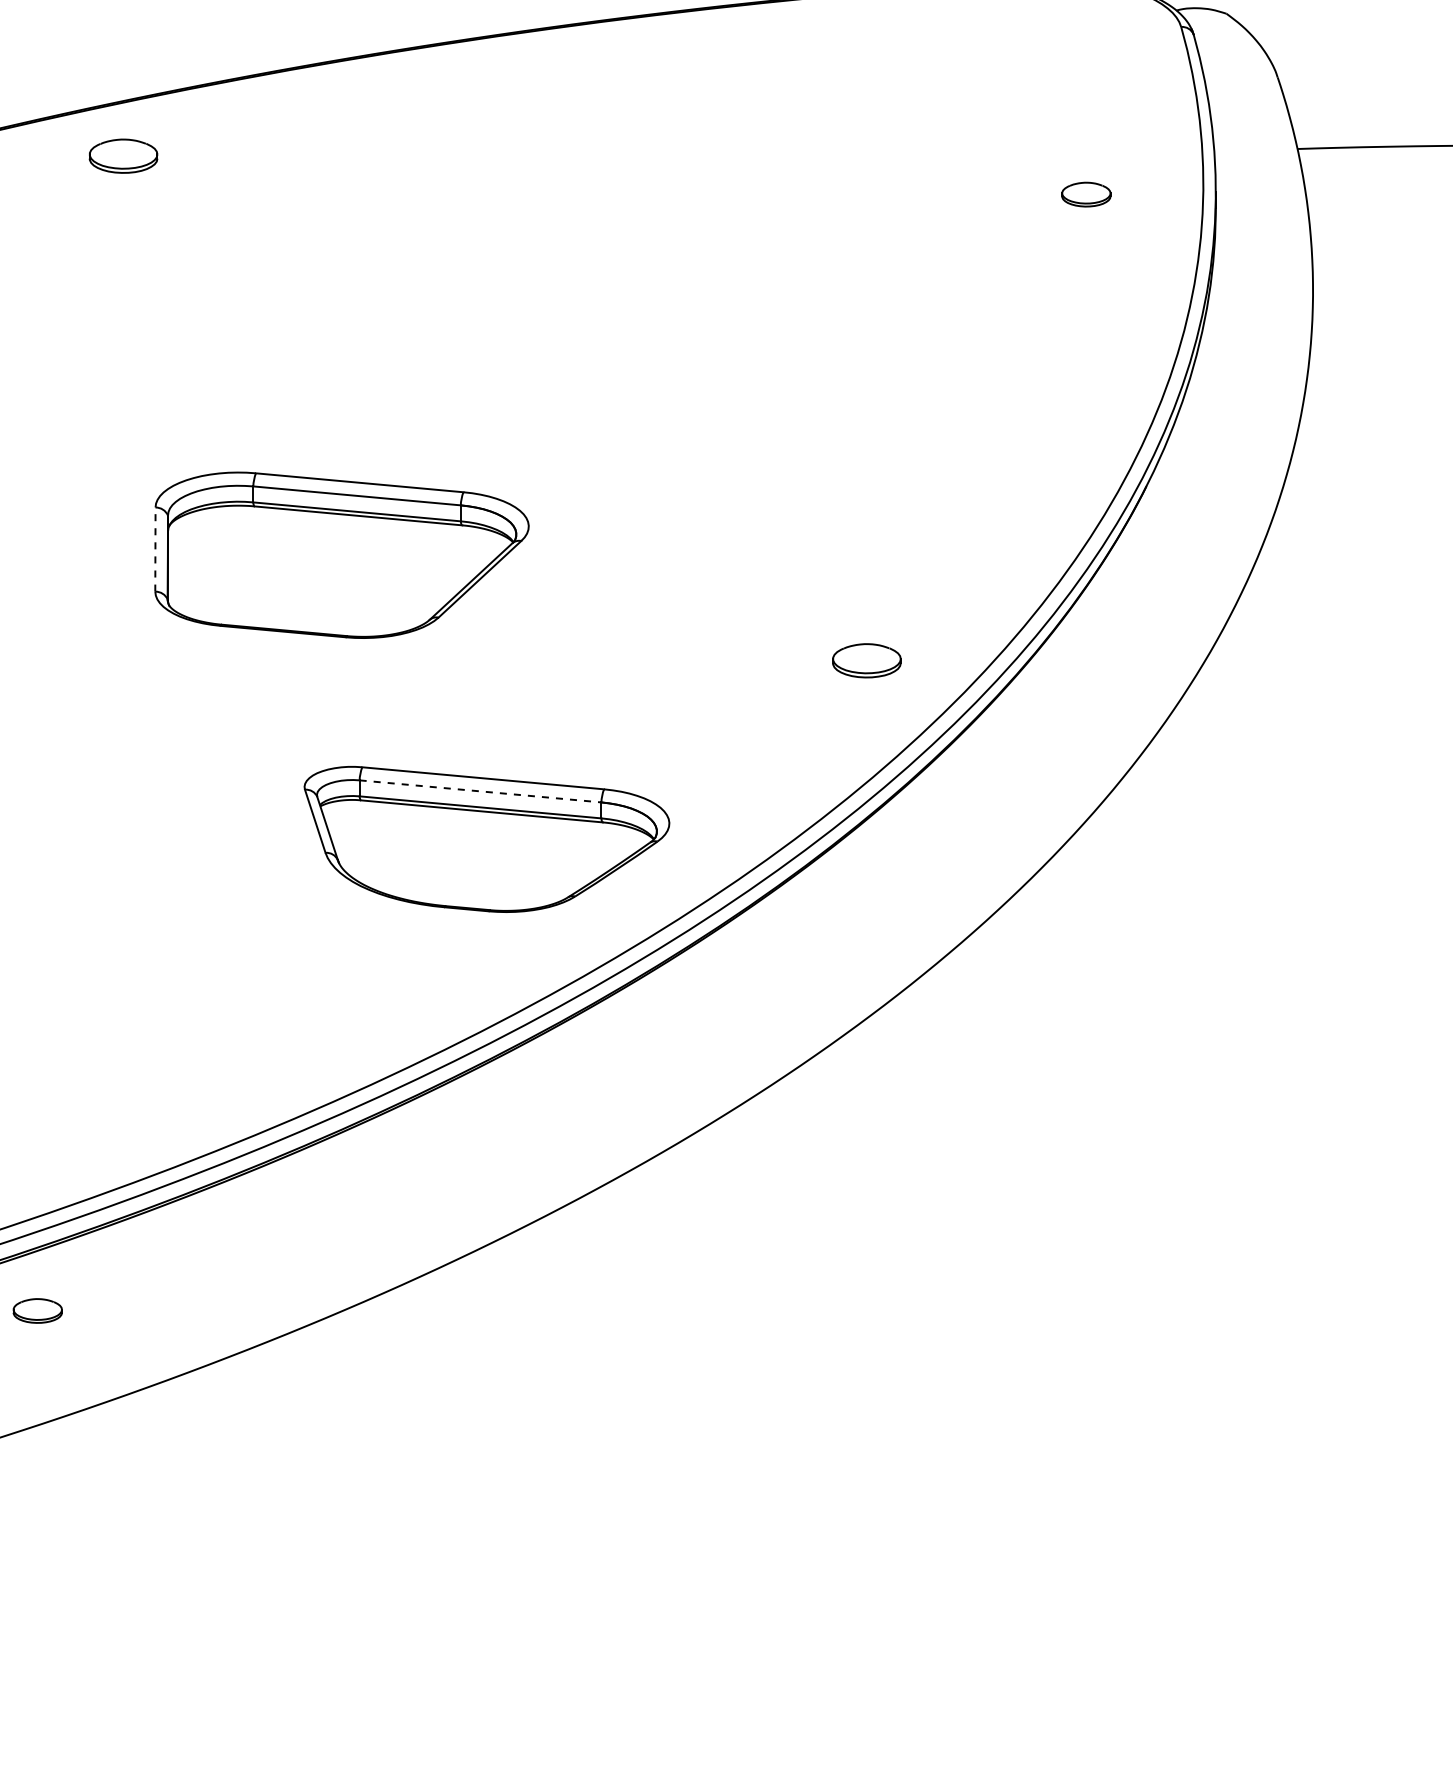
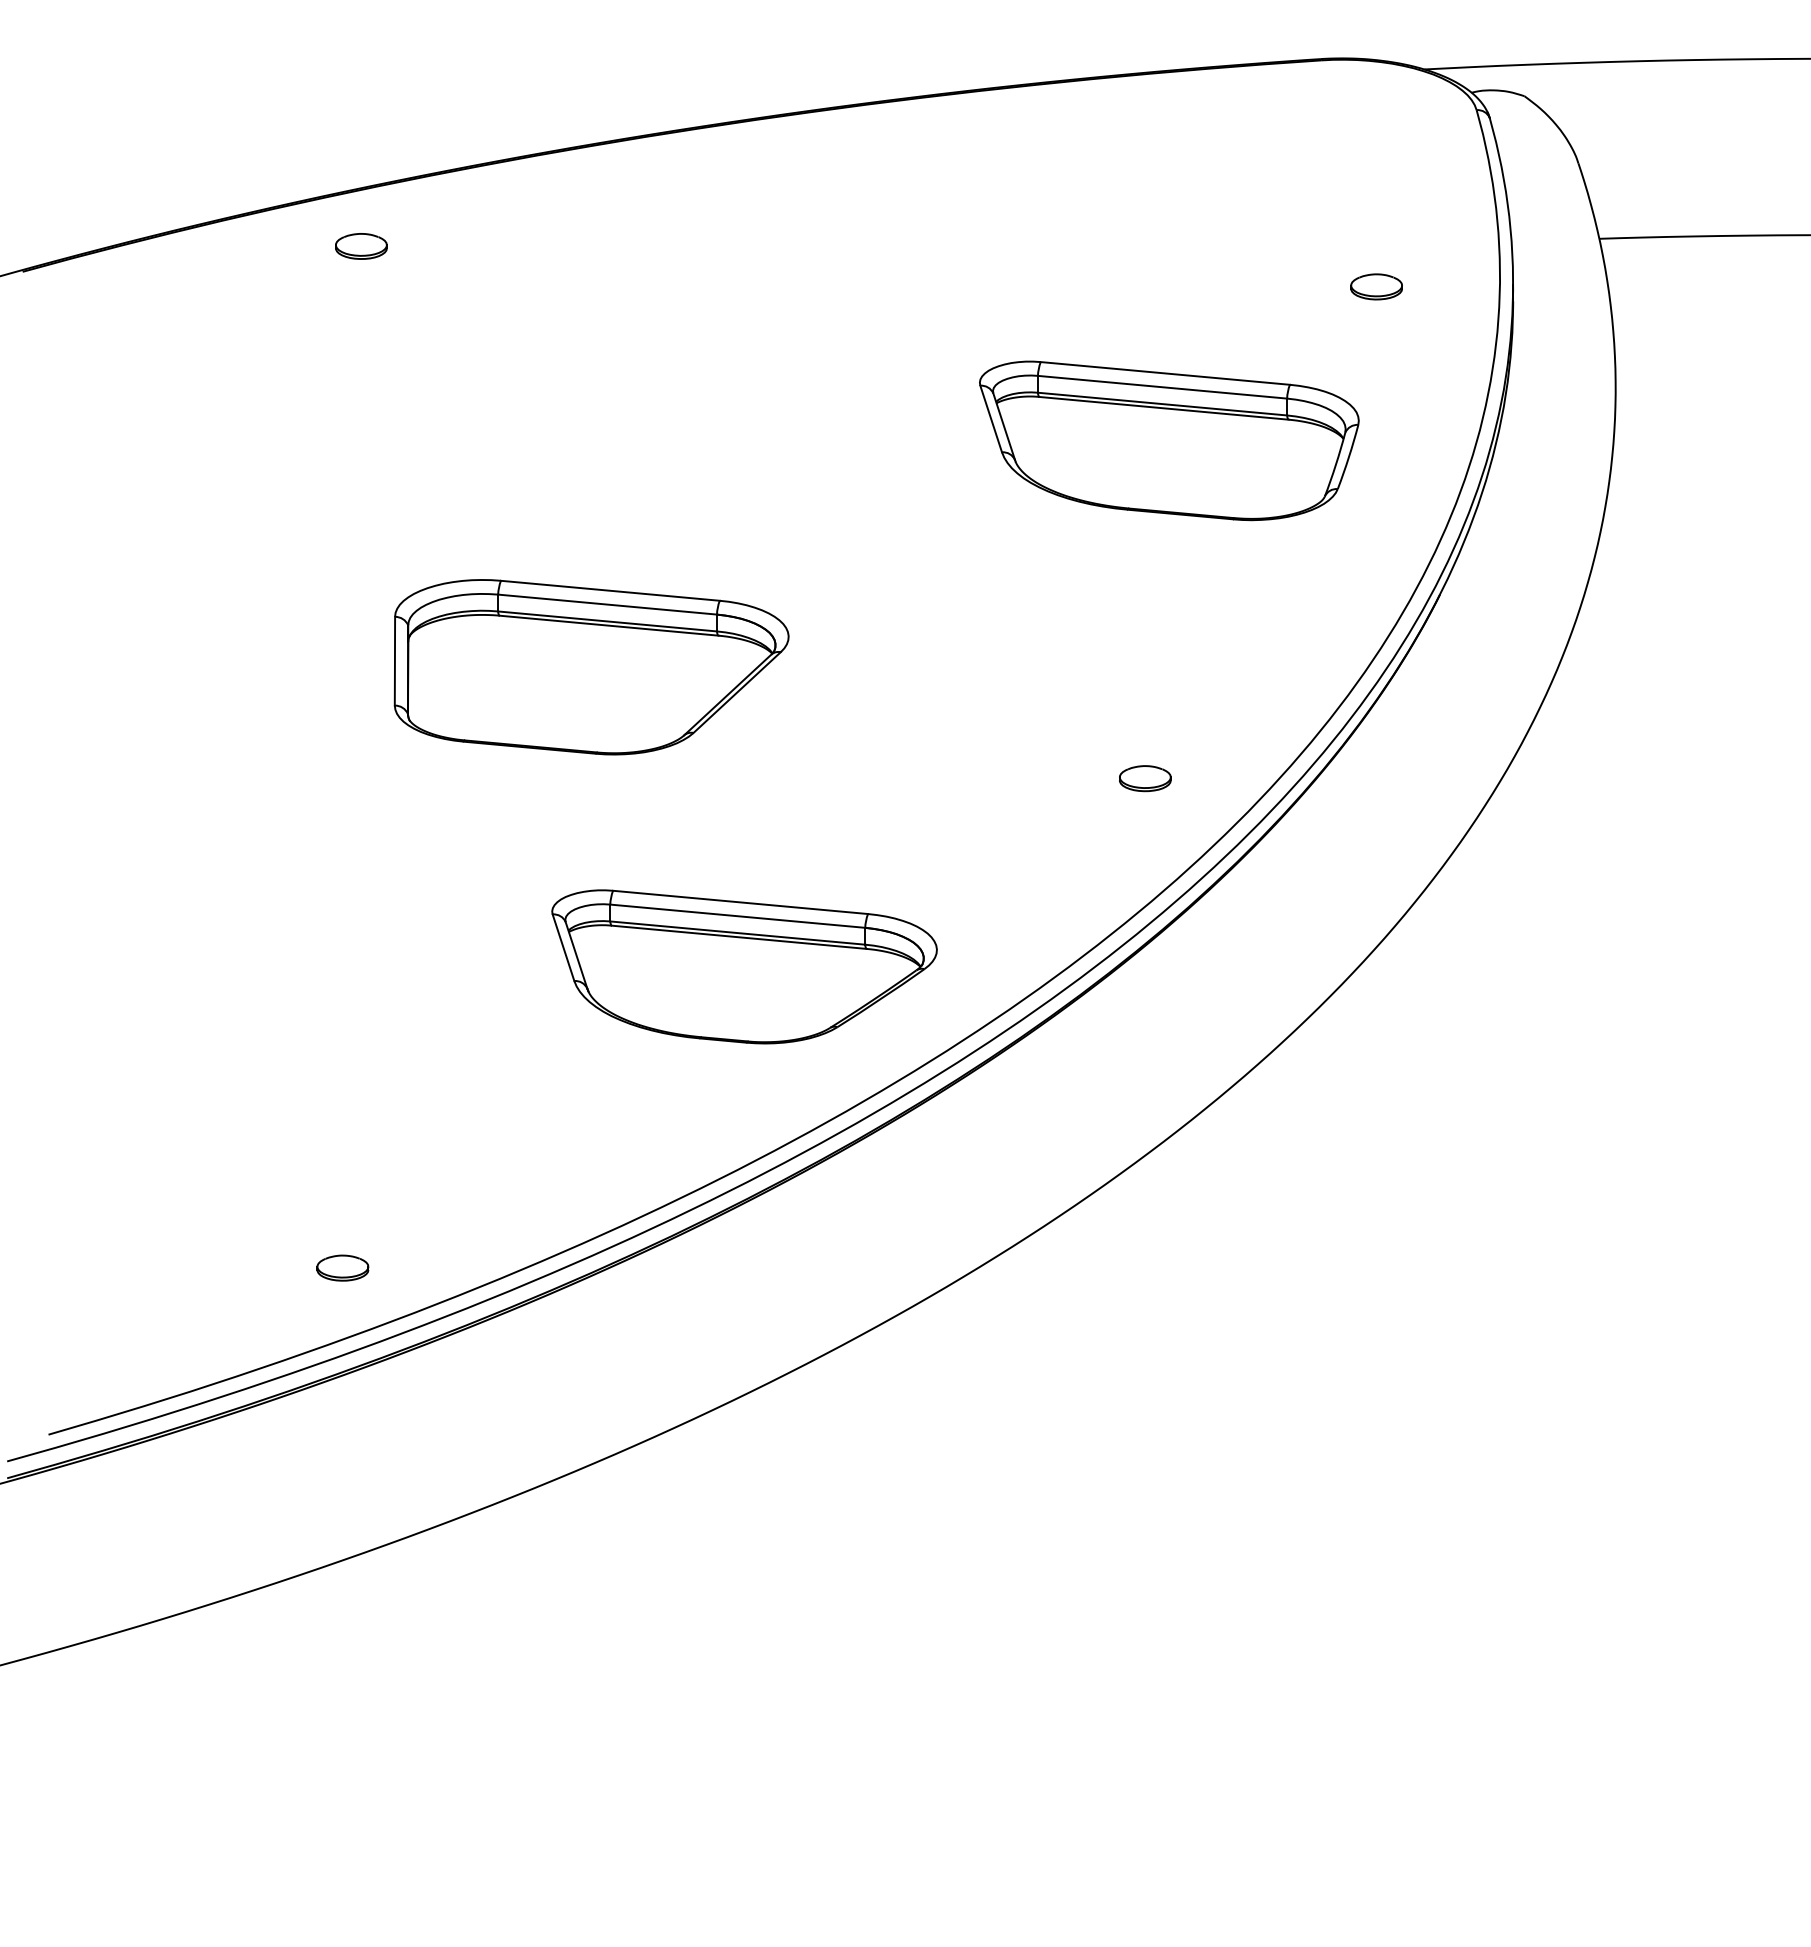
part: (123, 156) -> (361, 246), size x0.71
part: (889, 340) -> (1169, 440), added
line: (154, 548) -> (394, 660), dashed -> solid
part: (867, 660) -> (1145, 778), size x0.71
line: (481, 791) -> (738, 916), dashed -> solid
part: (37, 1310) -> (342, 1267), moved

